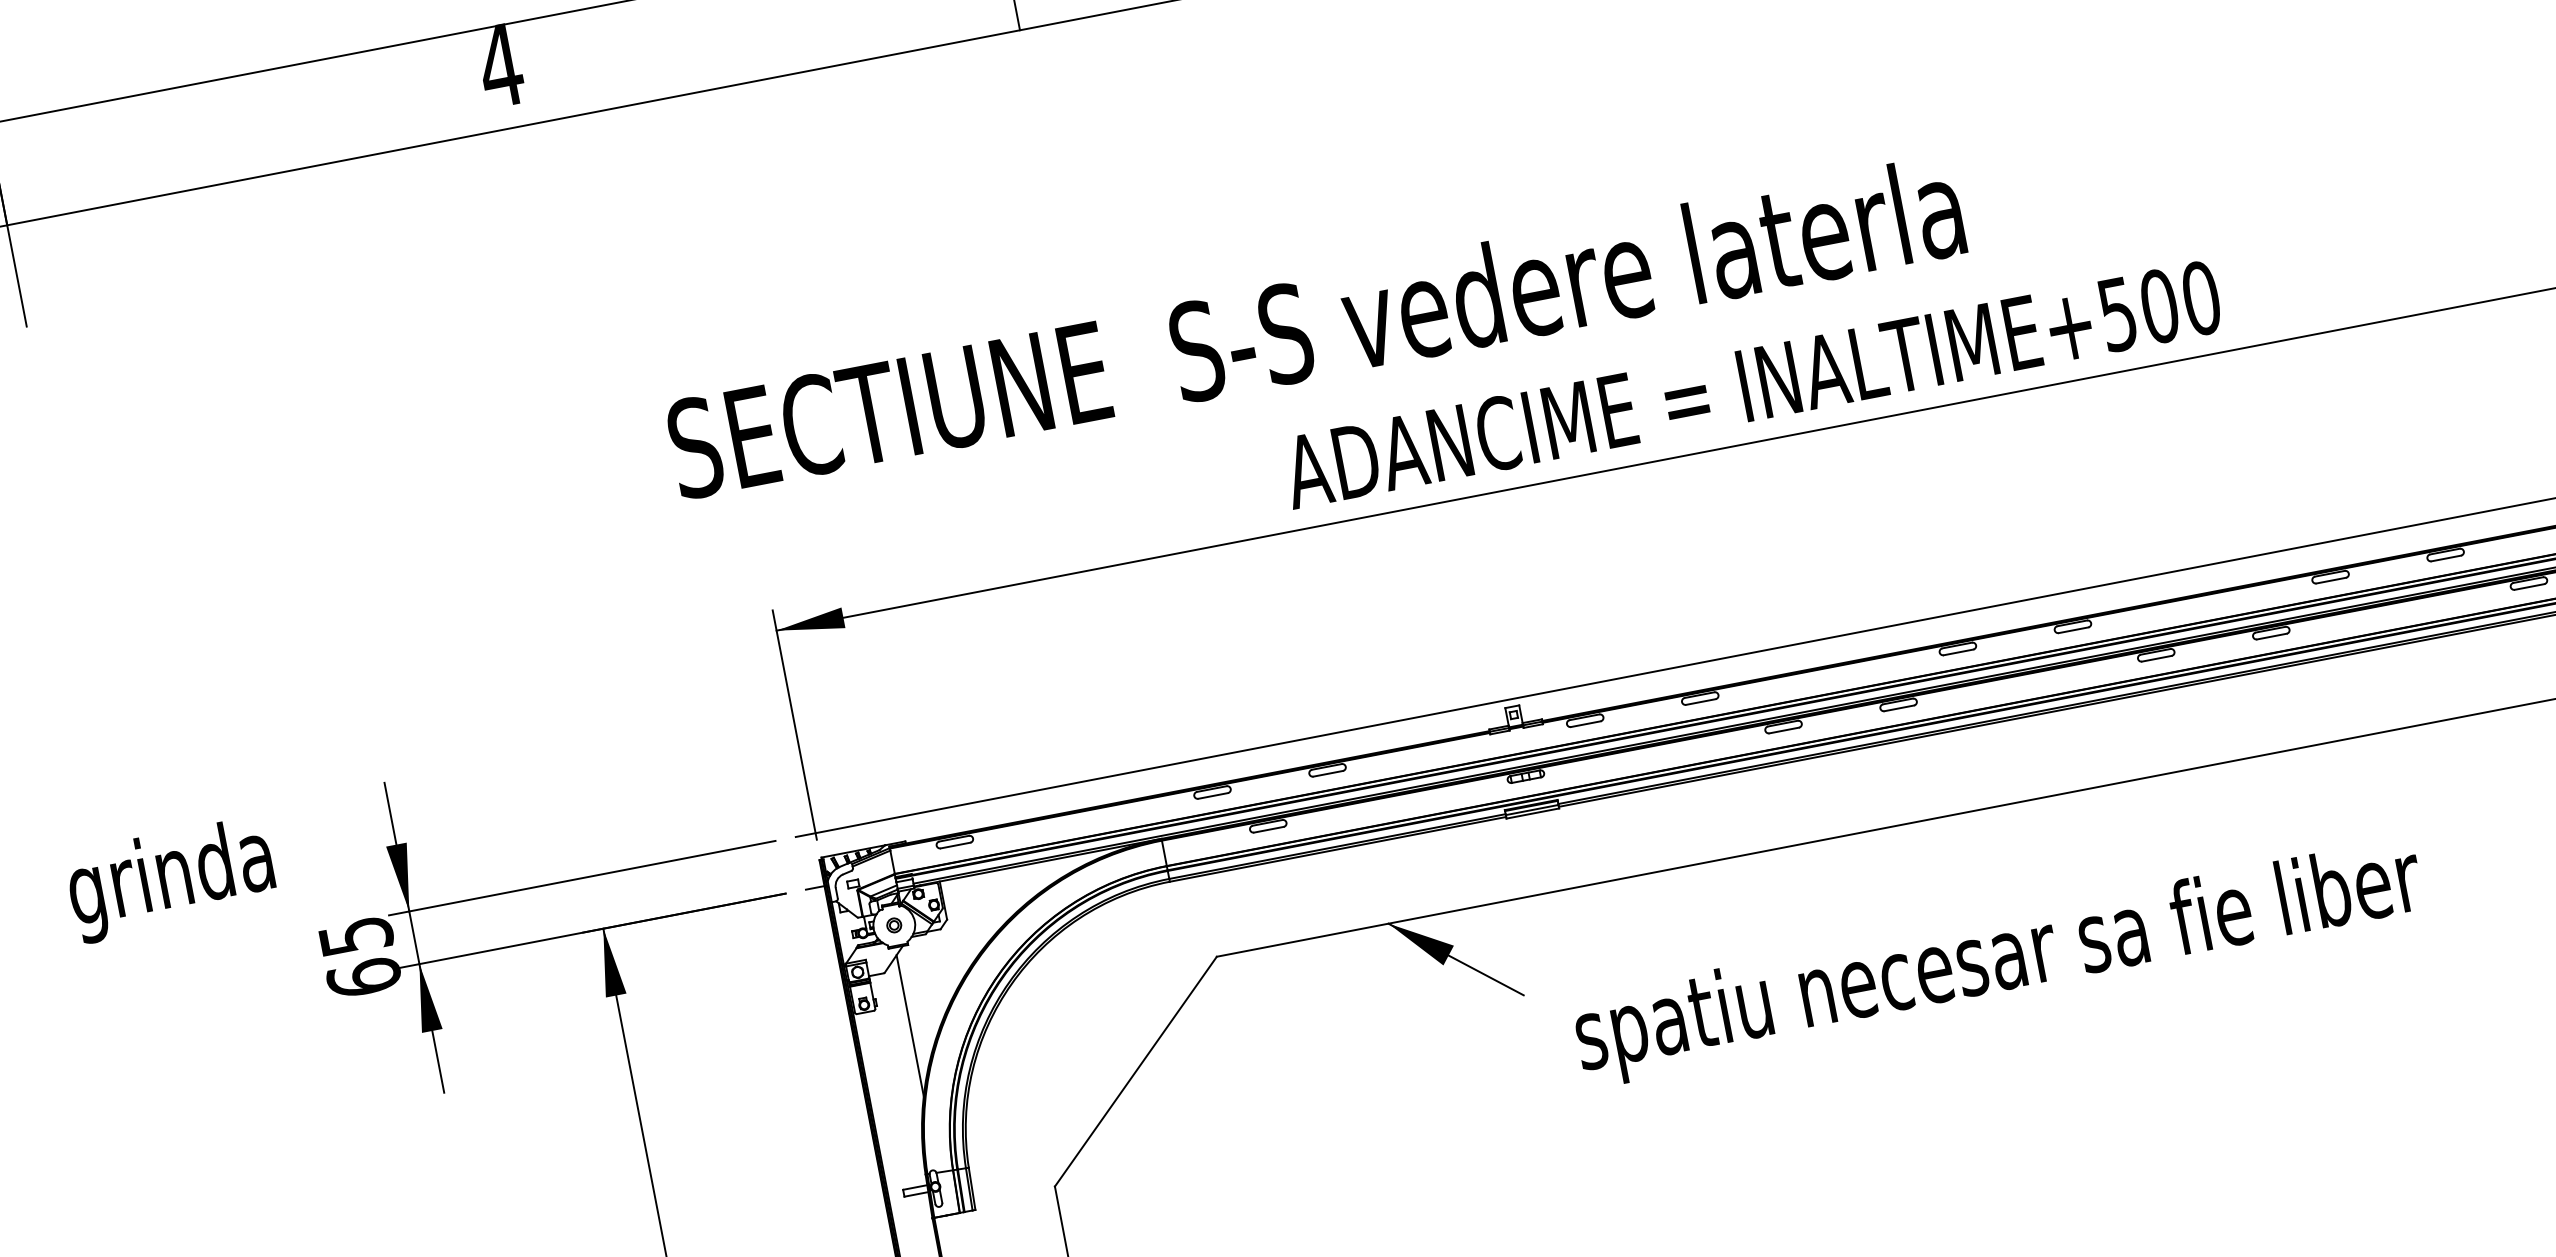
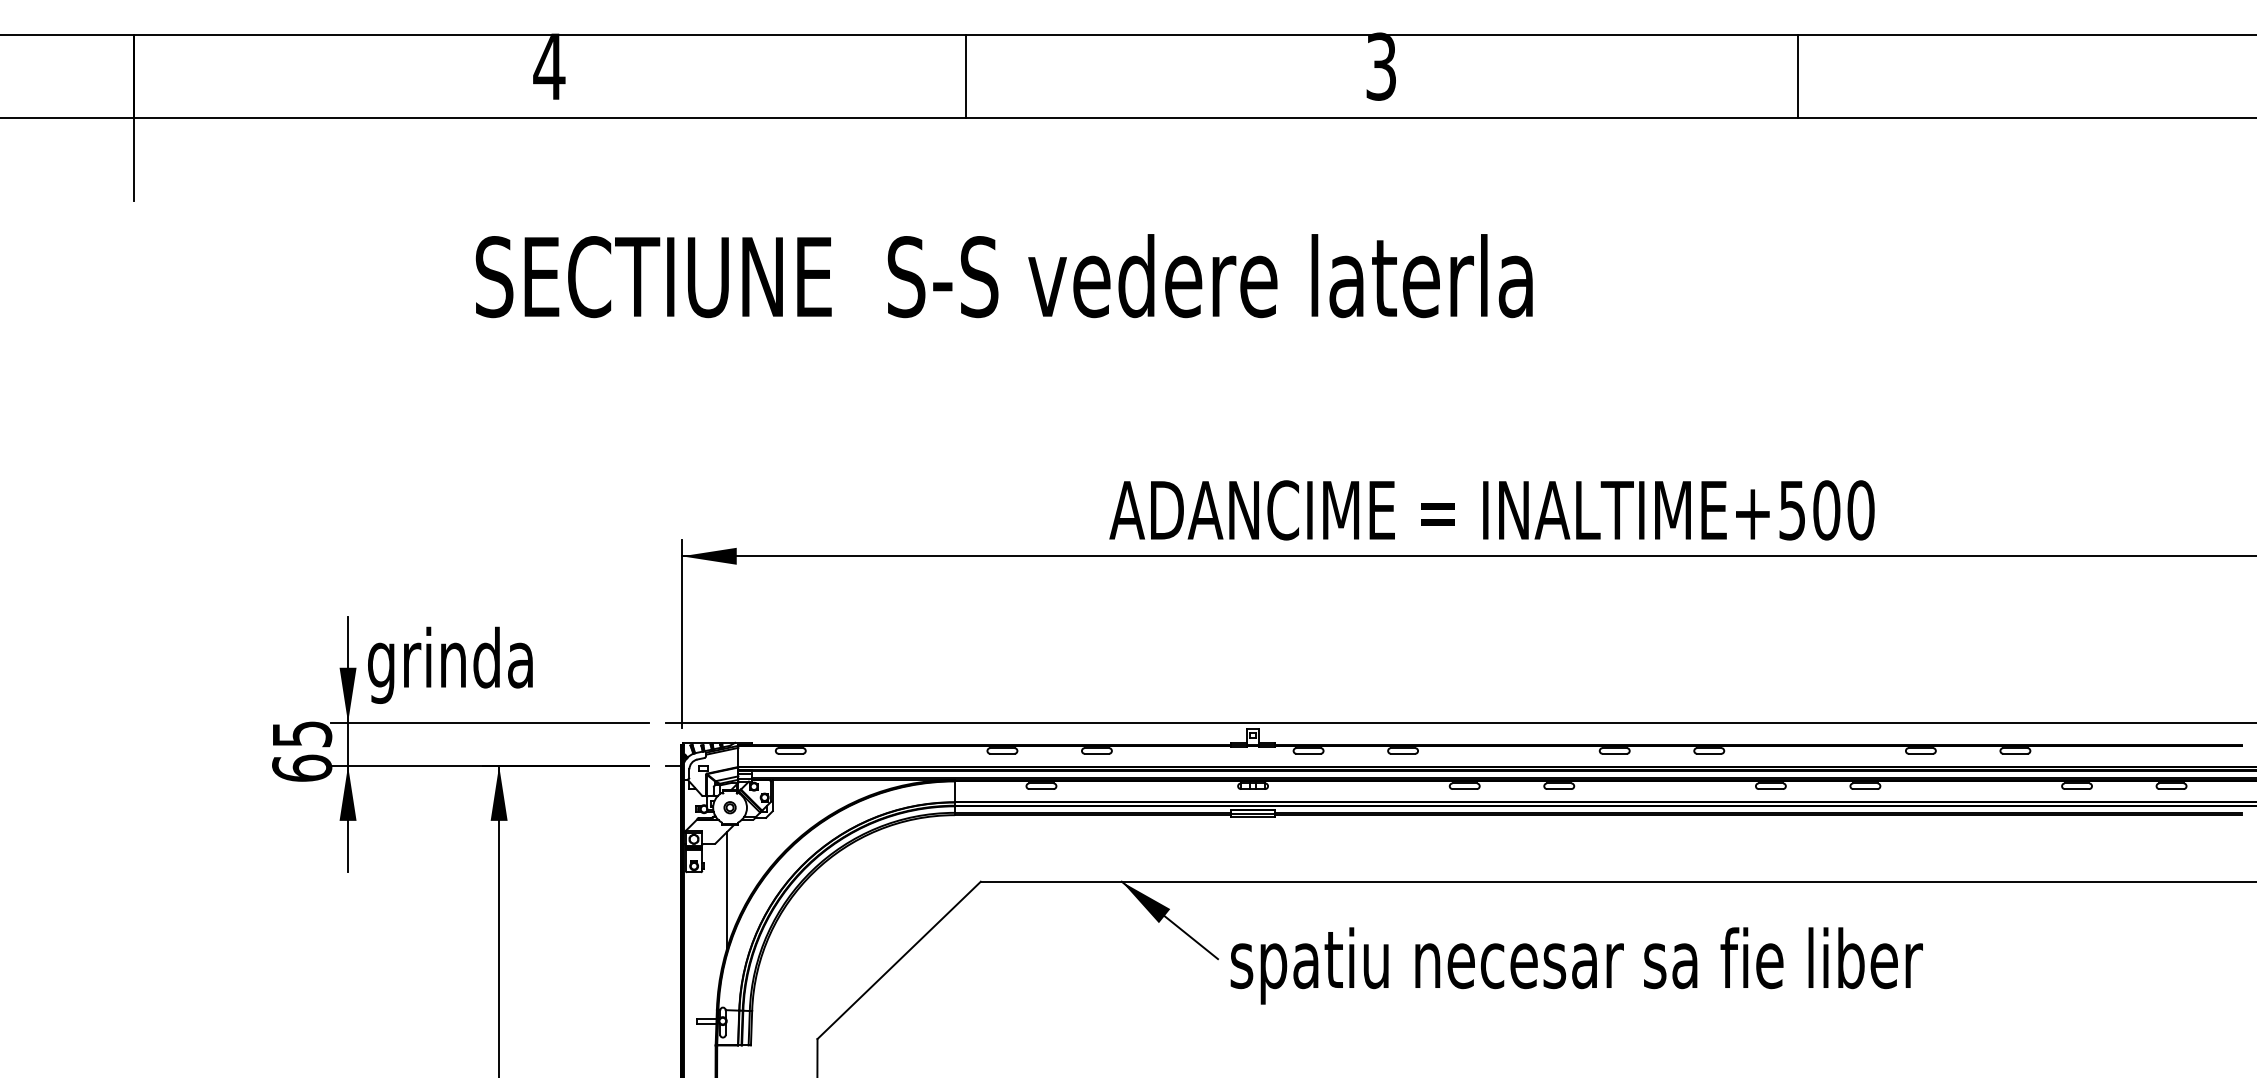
text: (1315, 327) -> (1003, 276), moved
text: (171, 878) -> (450, 664), moved
text: (1999, 962) -> (1576, 965), moved

